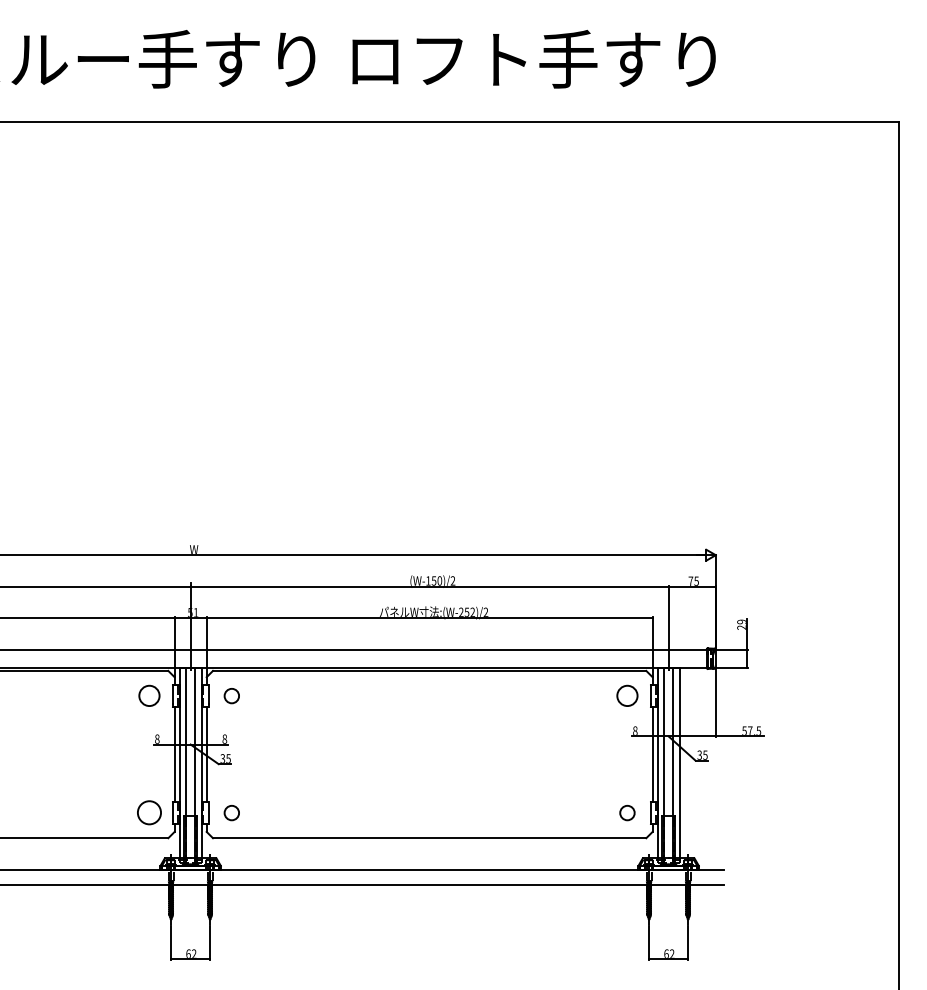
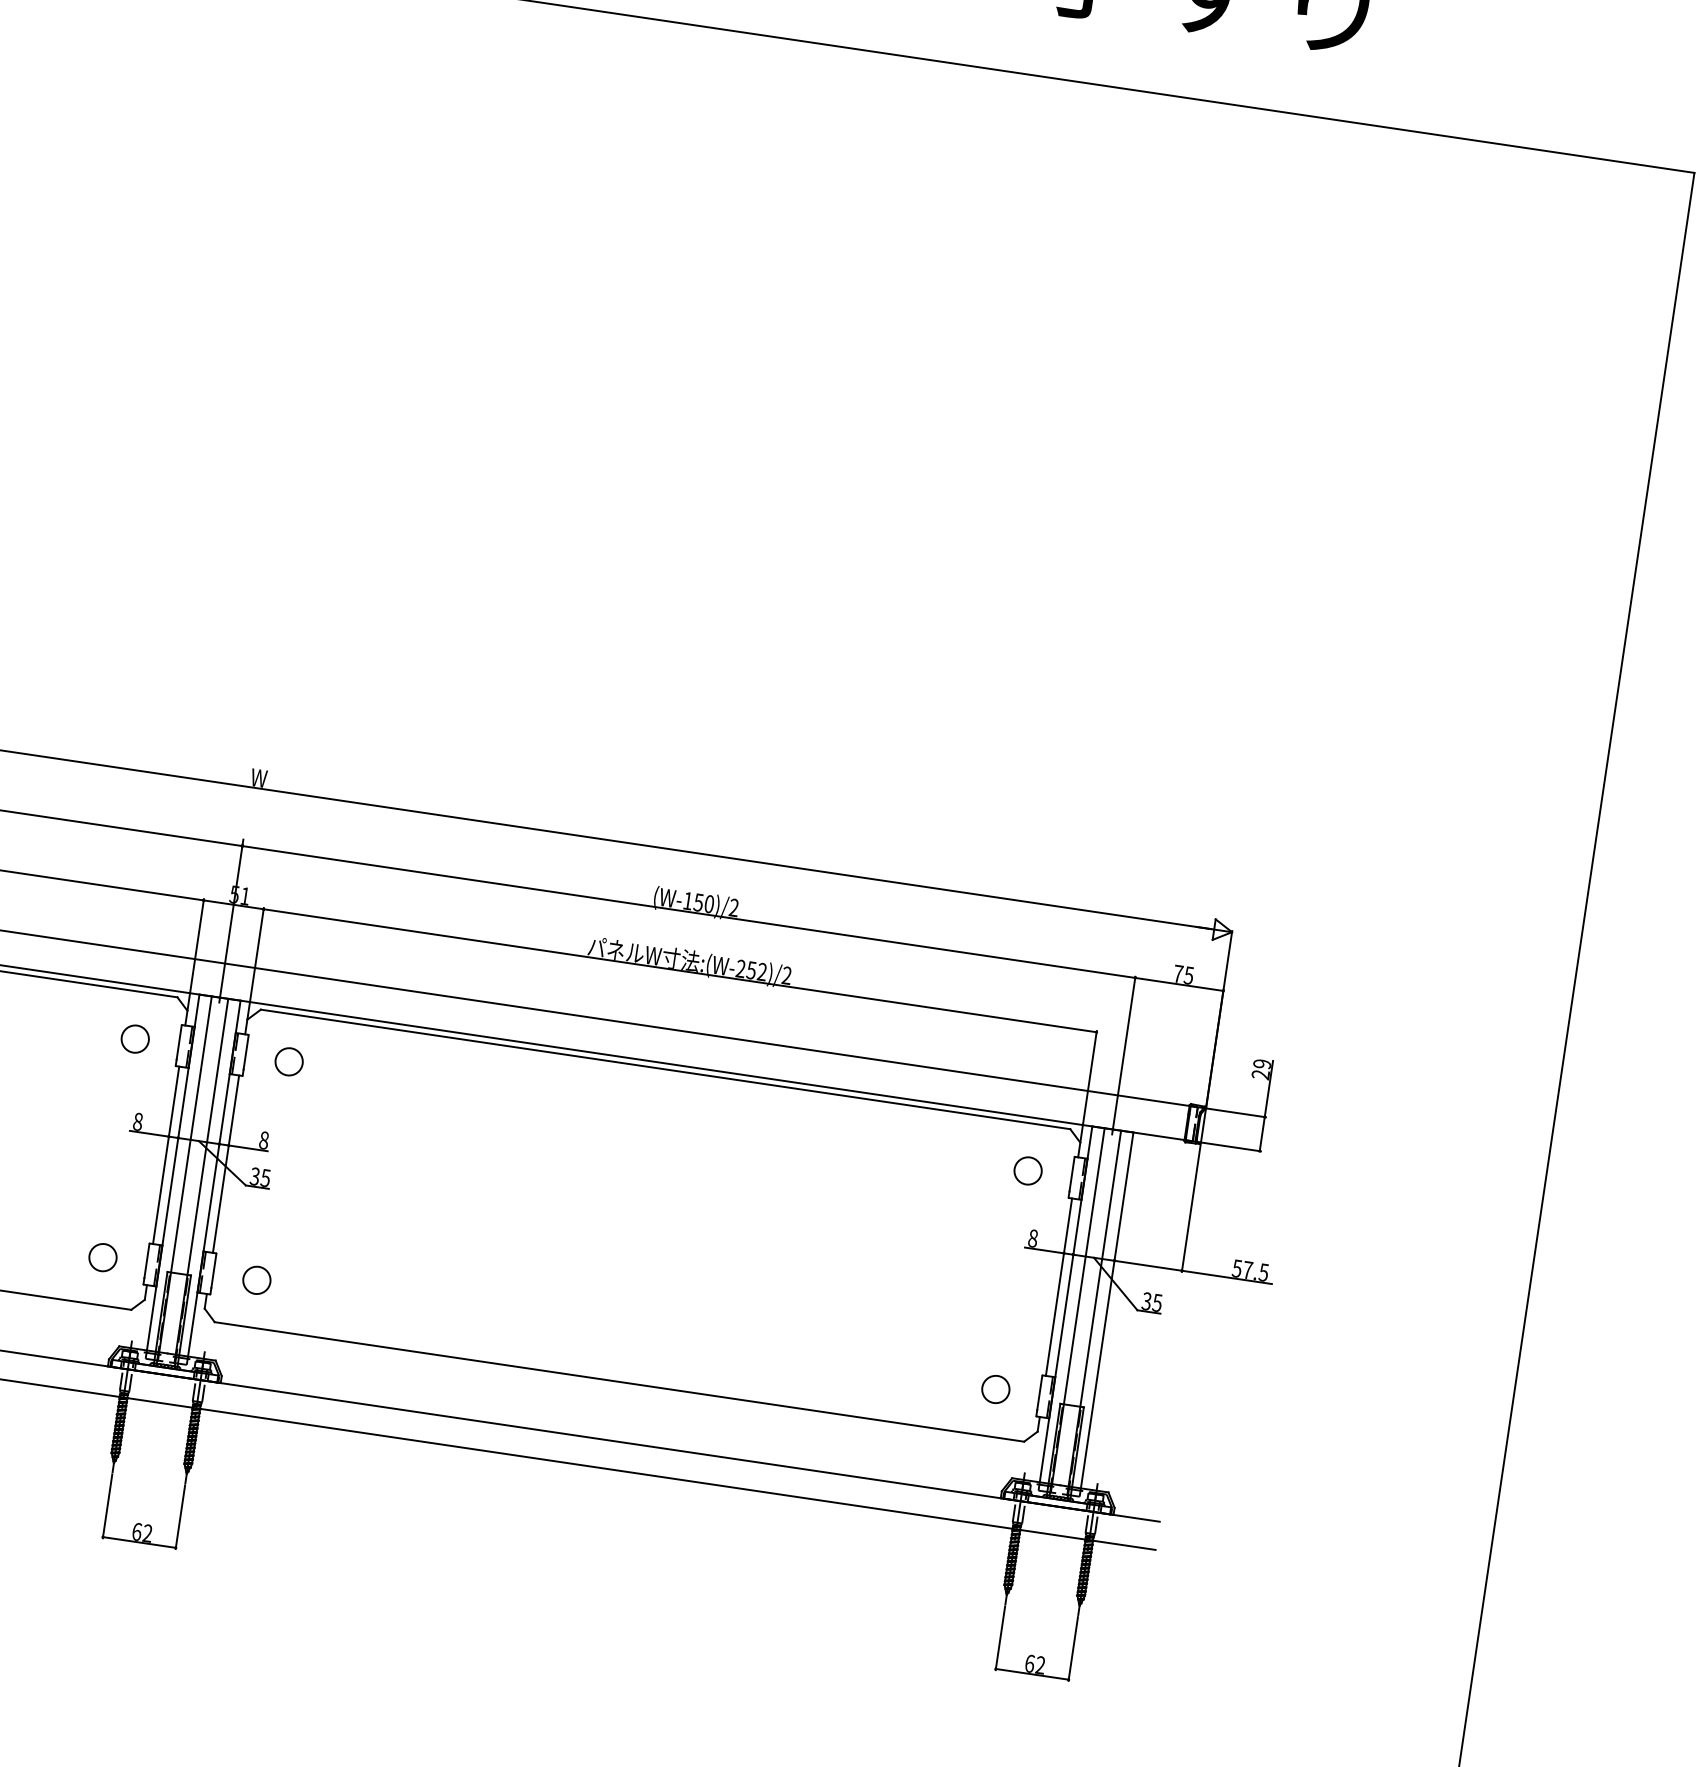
circle: (149, 696) -> (135, 1039), size x0.71
circle: (627, 696) -> (1028, 1171), size x0.71
circle: (149, 813) -> (102, 1258), size x0.62

